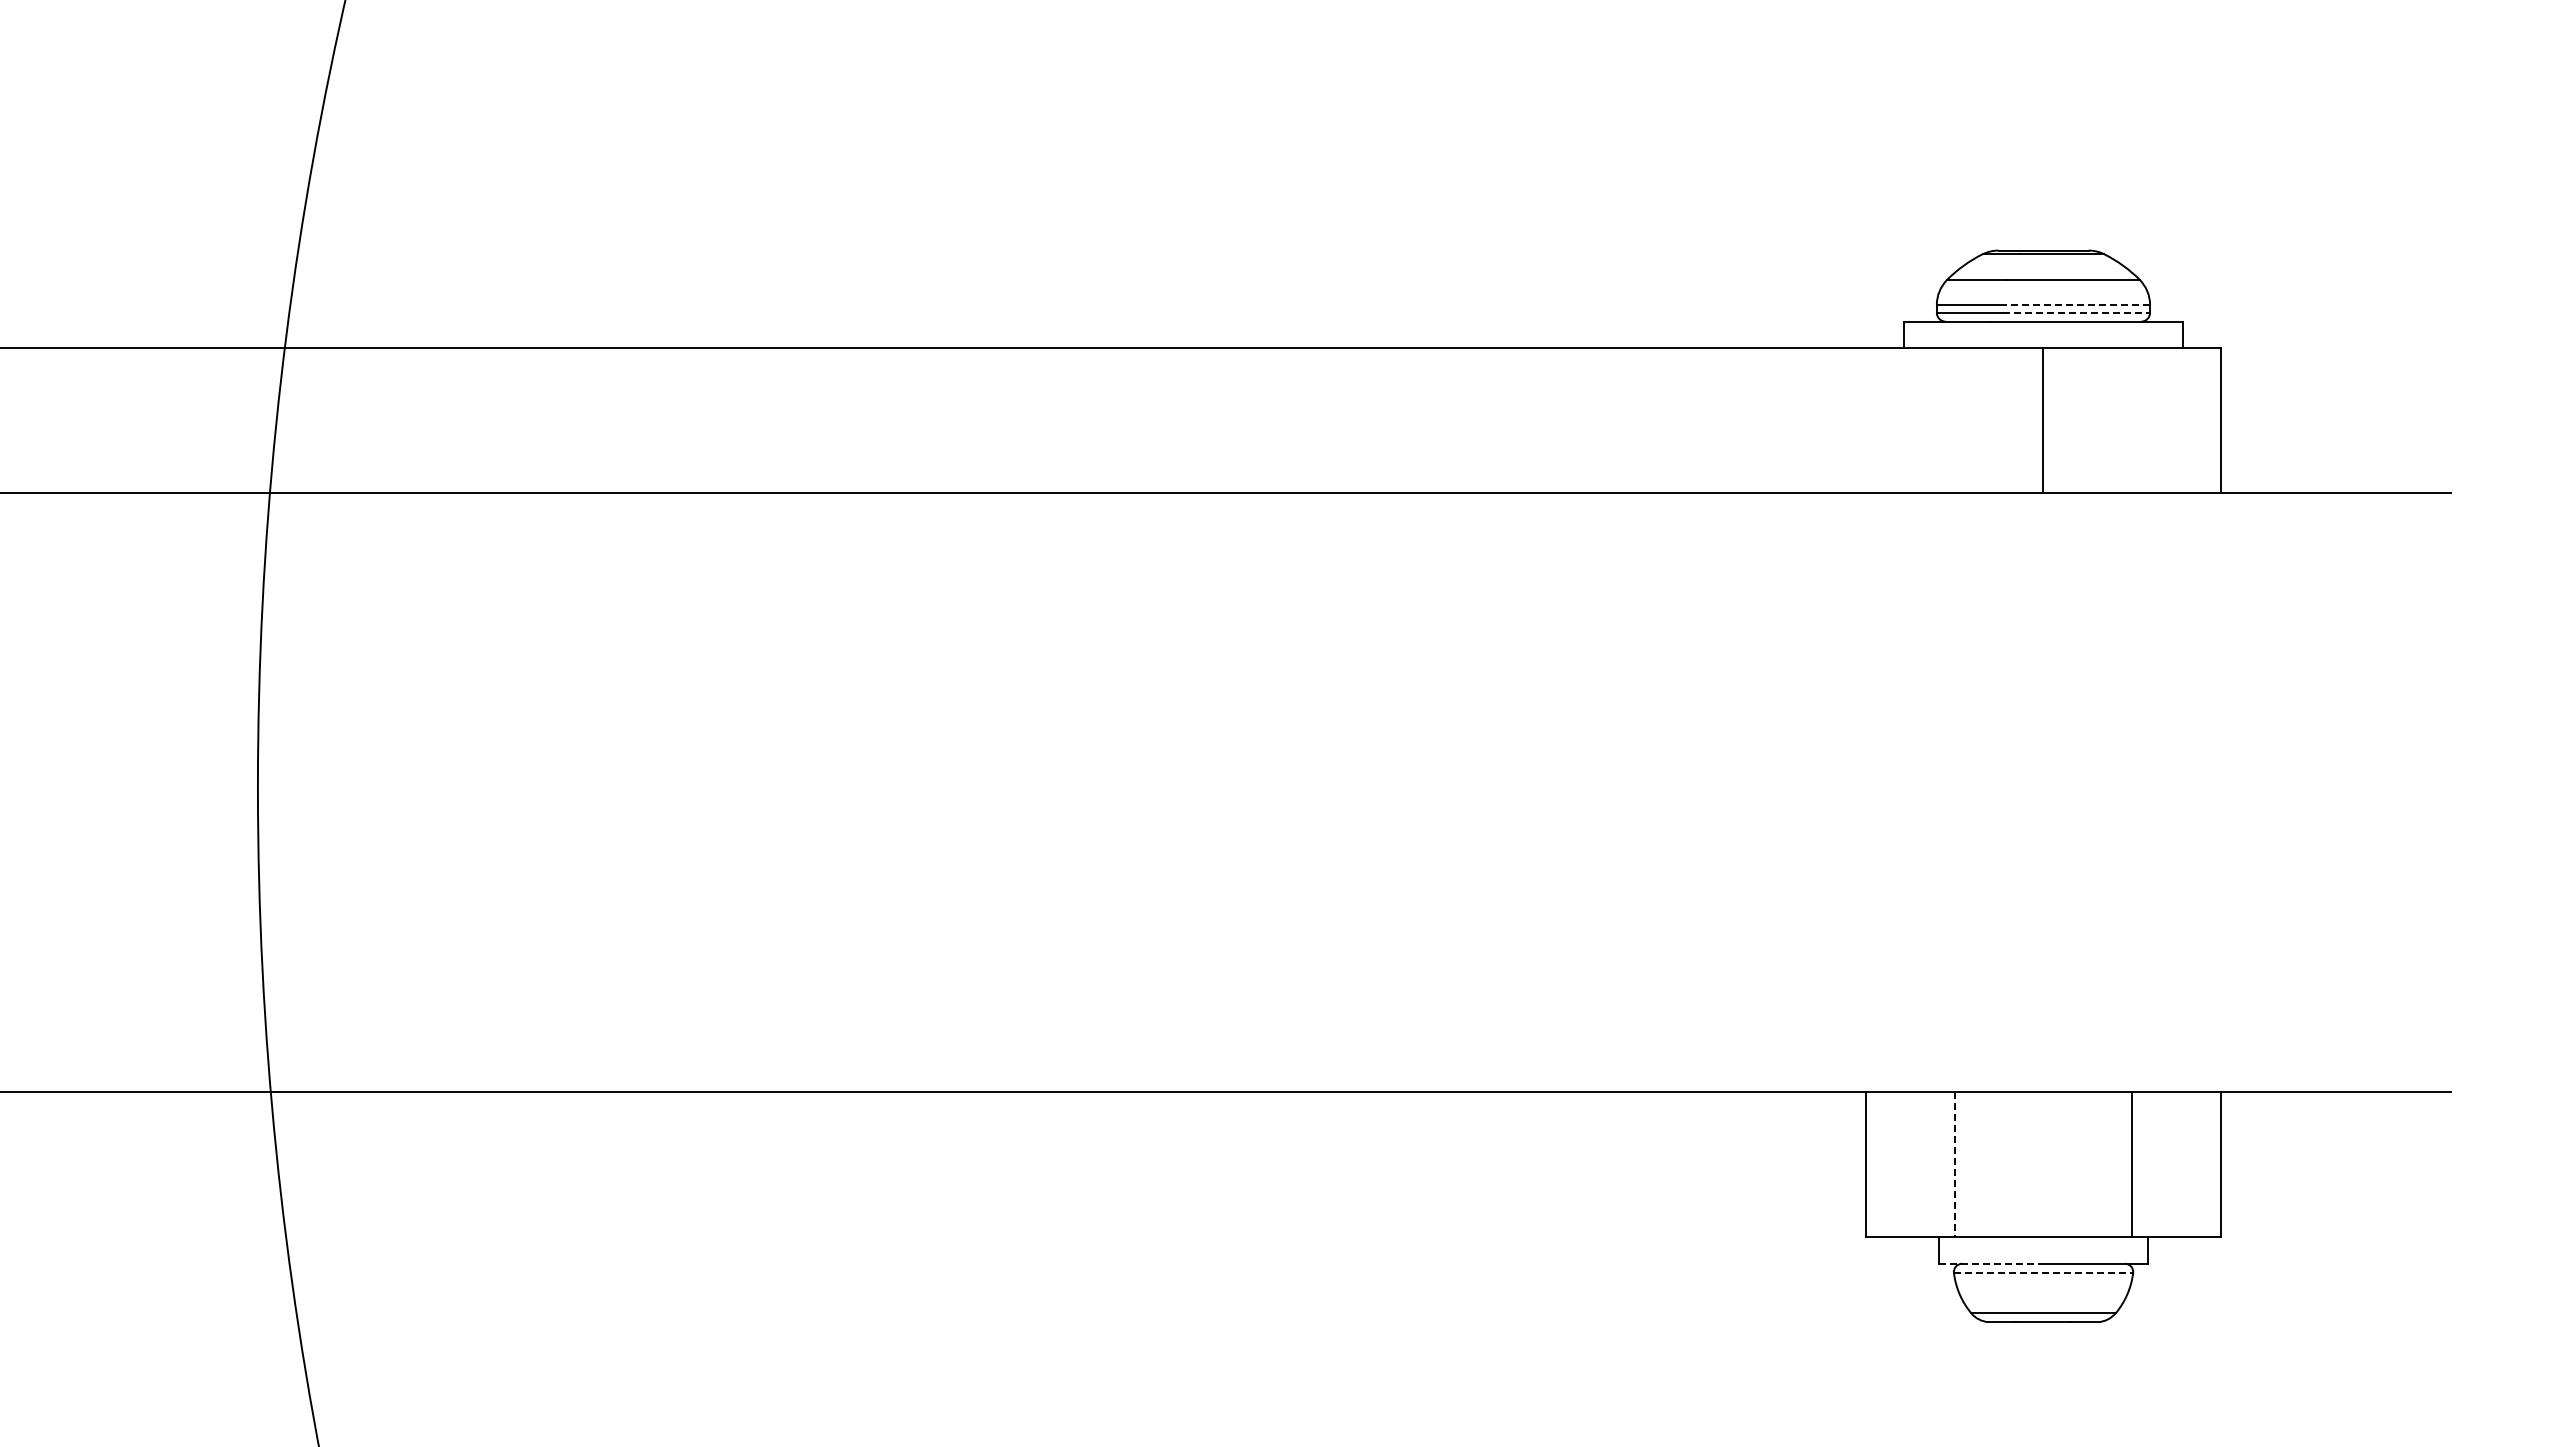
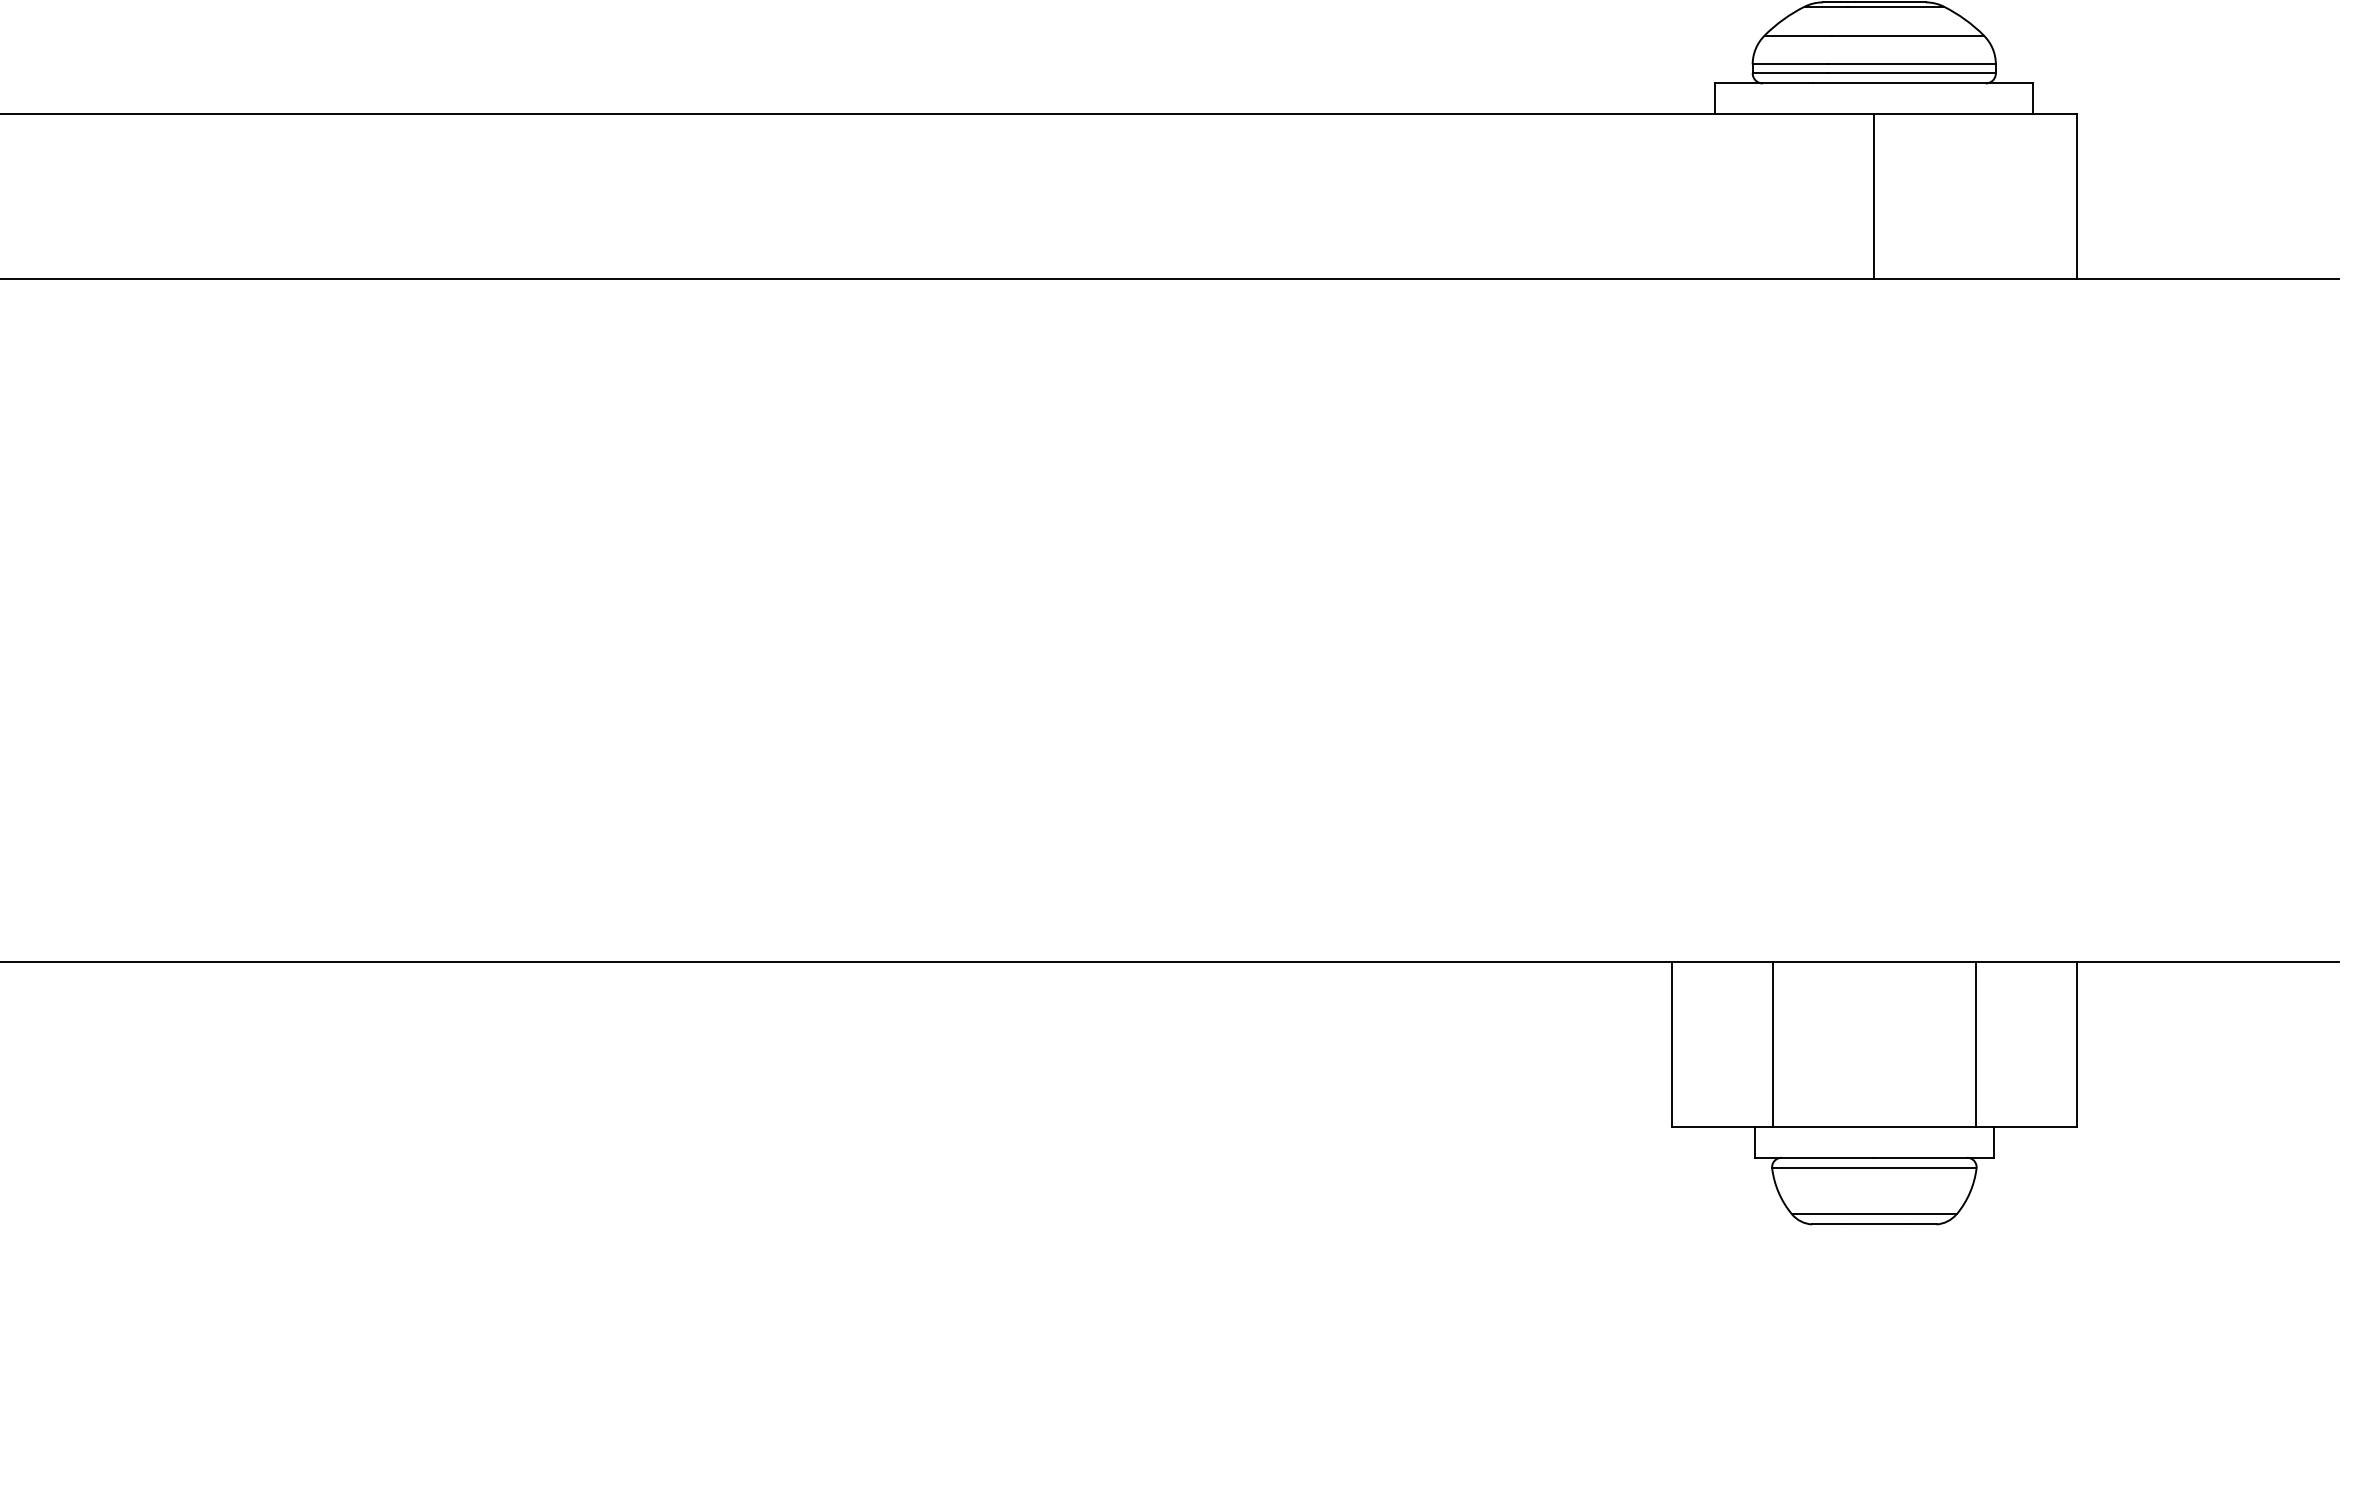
line: (2076, 304) -> (1911, 63), dashed -> solid
line: (2076, 312) -> (1911, 73), dashed -> solid
line: (1954, 1164) -> (1772, 1044), dashed -> solid
line: (1991, 1263) -> (1815, 1157), dashed -> solid
line: (2043, 1272) -> (1874, 1167), dashed -> solid

